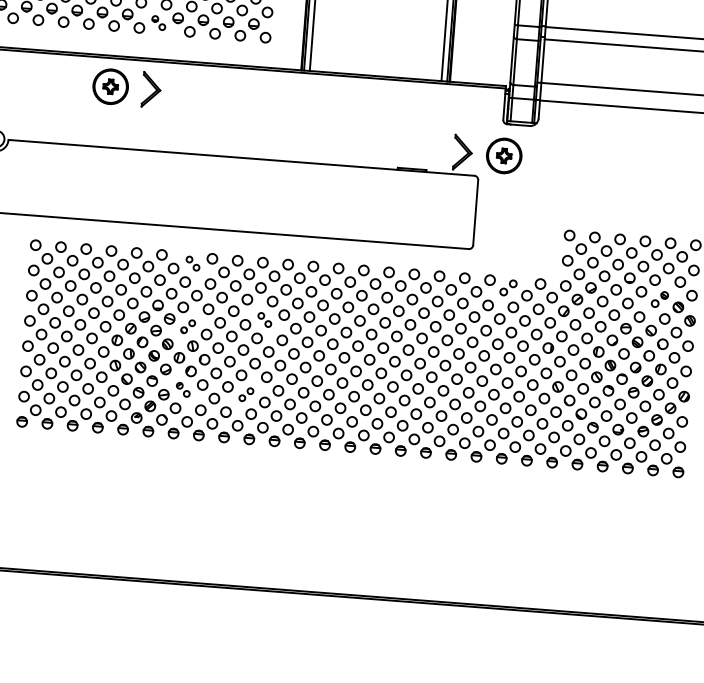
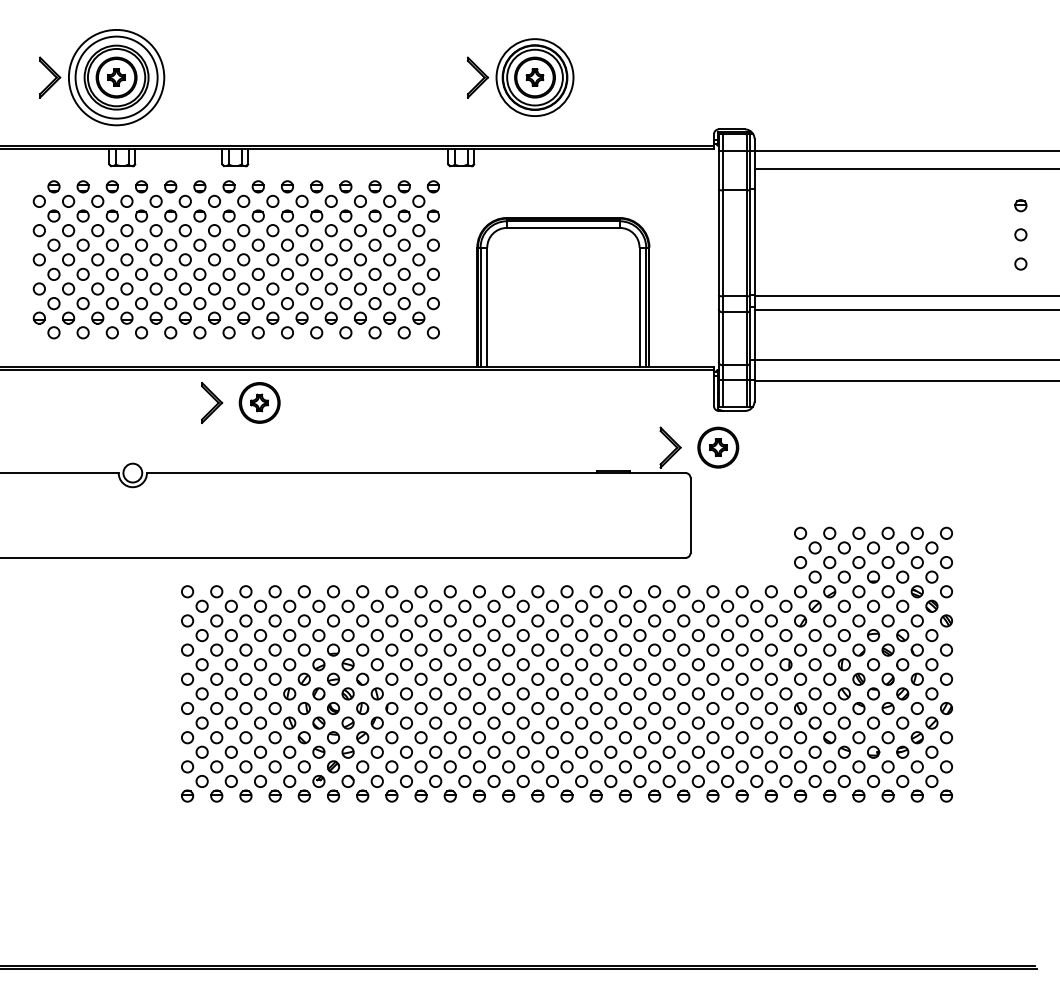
part: (158, 23) -> (309, 325), size x1.67
part: (152, 89) -> (212, 402), moved
part: (192, 263) -> (369, 598), size x1.67
part: (508, 287) -> (734, 598), size x1.43
part: (659, 299) -> (909, 598), size x1.43
part: (264, 320) -> (457, 657), size x1.67
part: (187, 326) -> (369, 671), size x1.67
part: (182, 389) -> (369, 744), size x1.67
part: (246, 394) -> (442, 744), size x1.67

